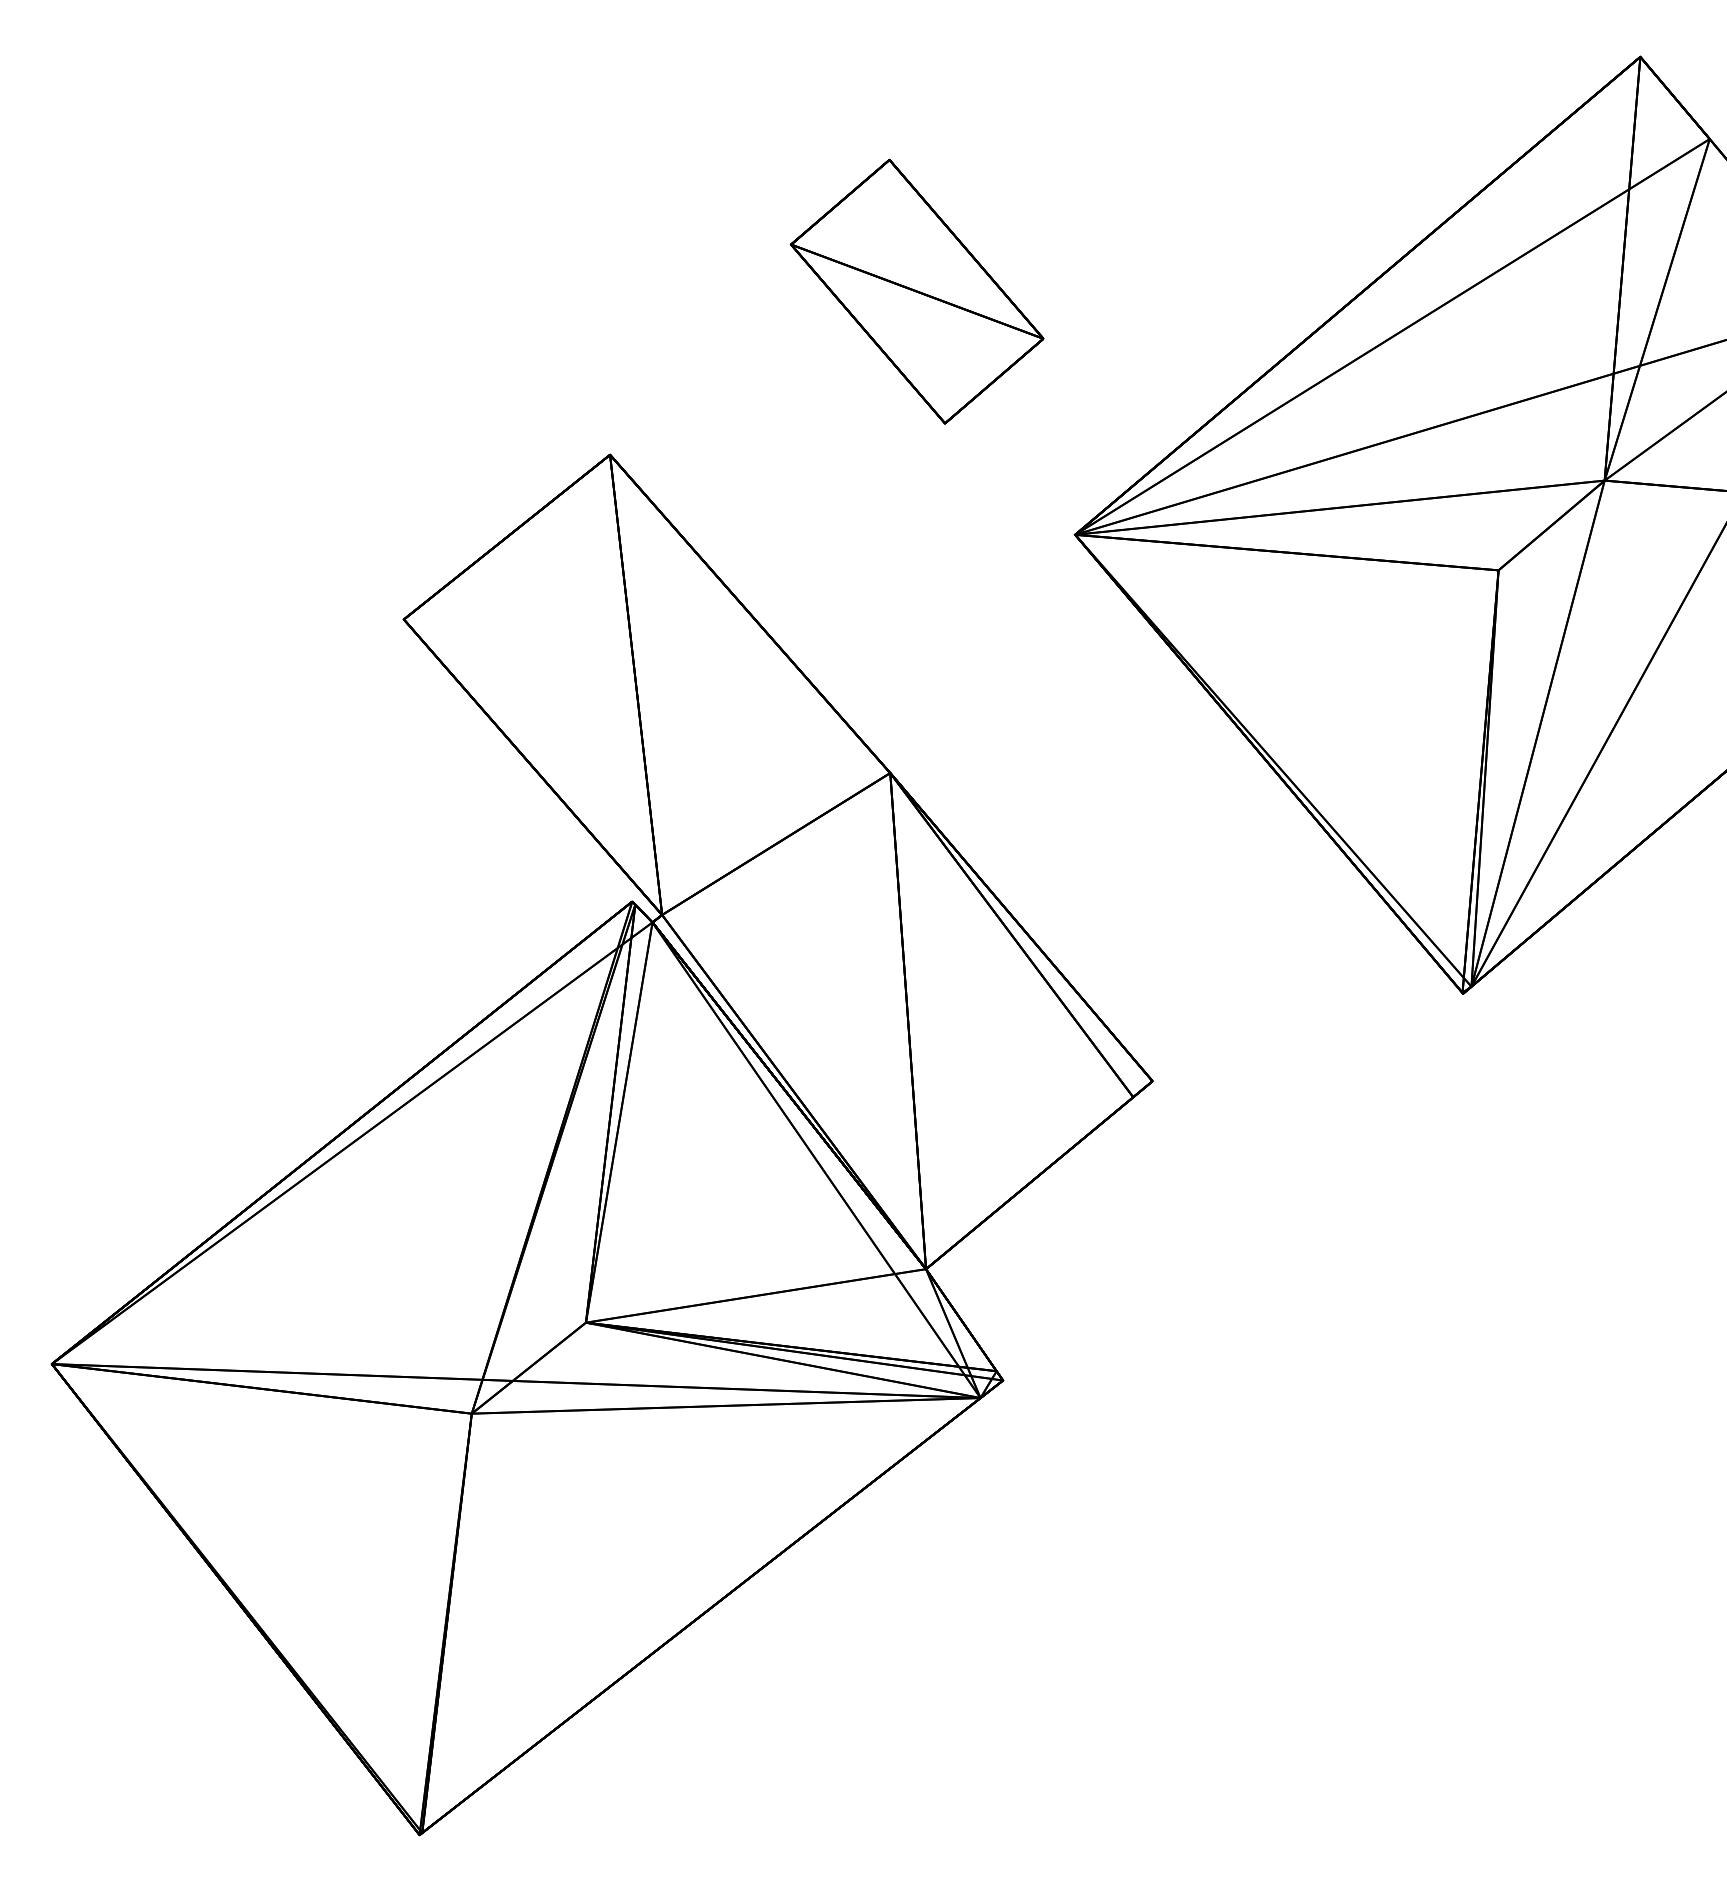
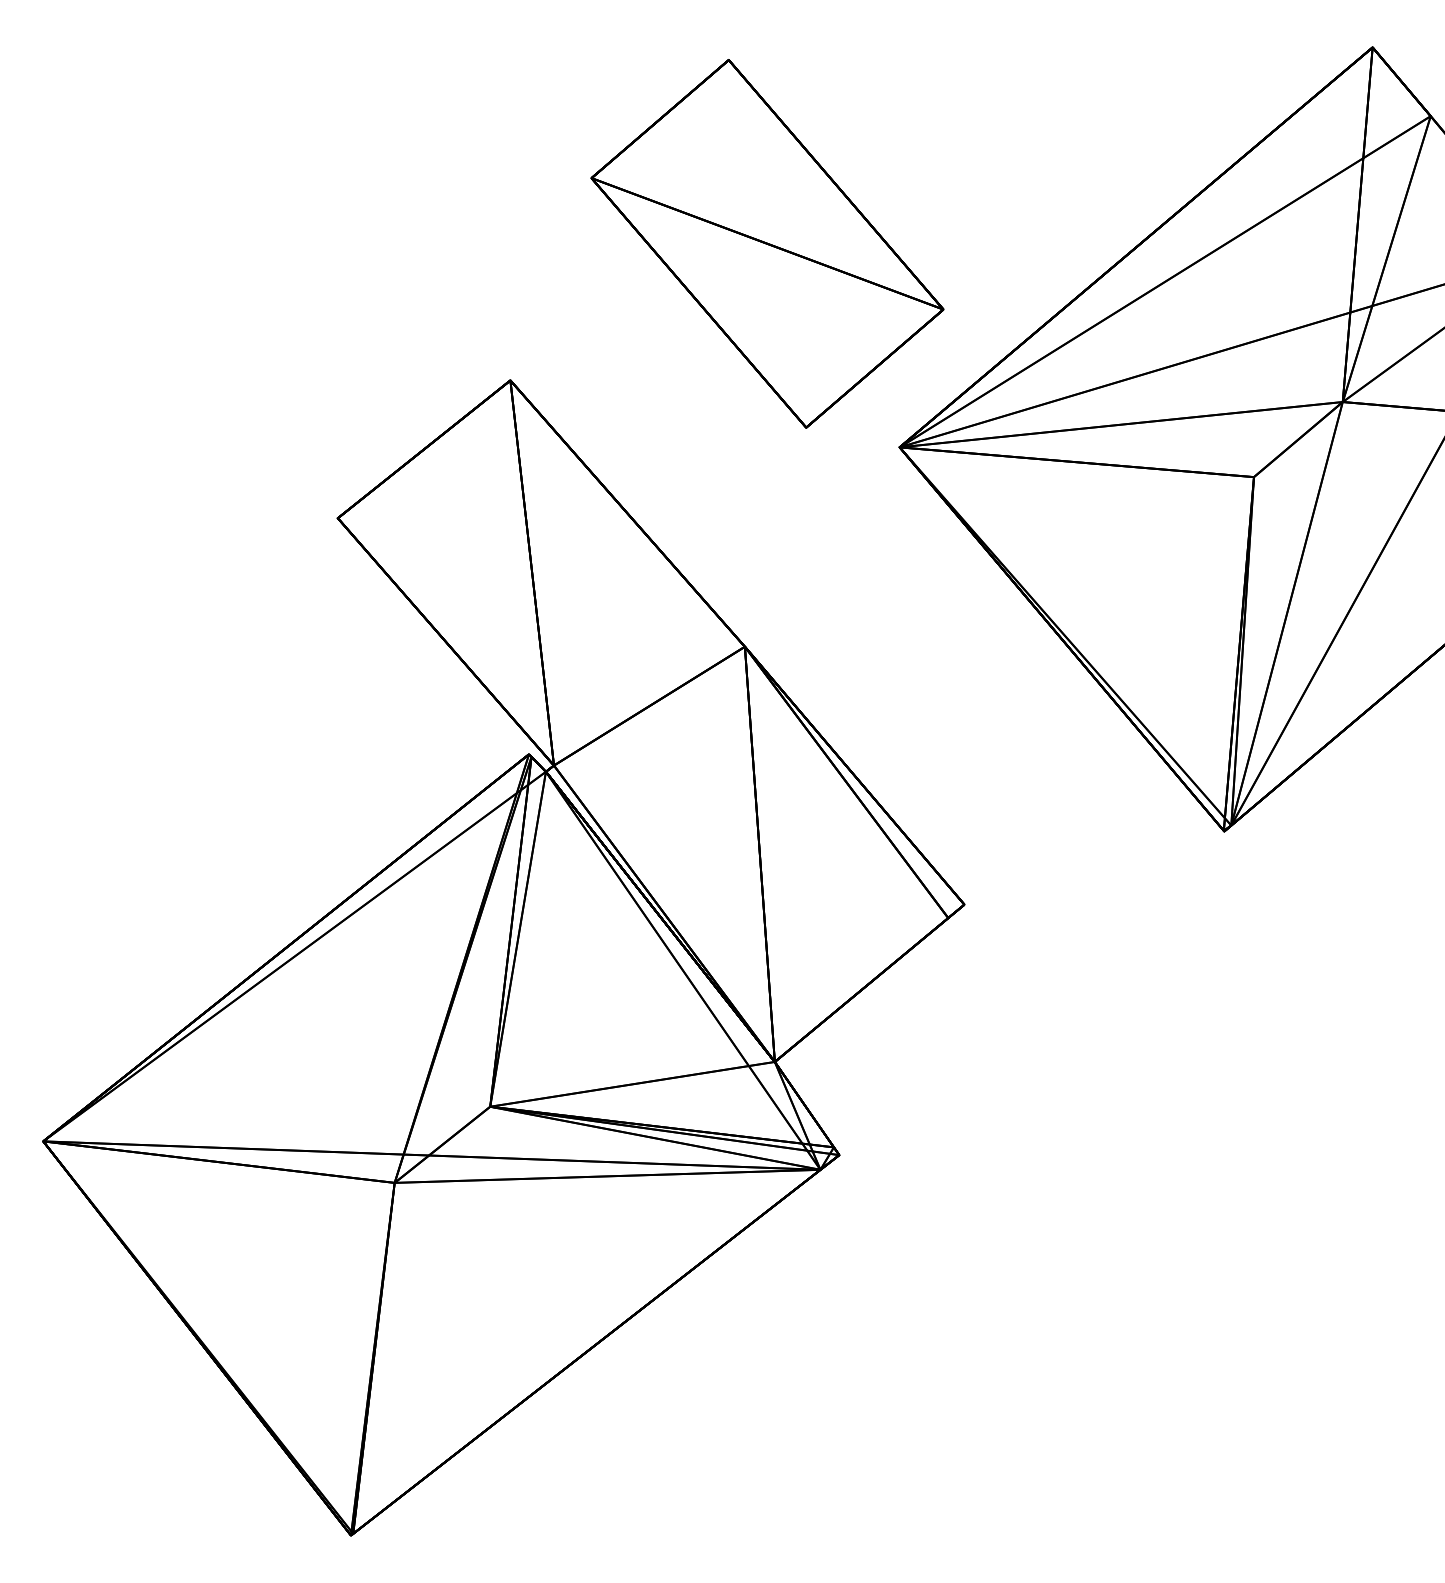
part: (917, 291) -> (767, 243), size x1.67

